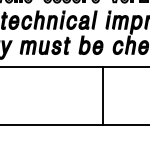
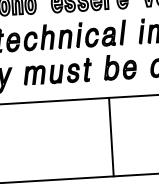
line: (102, 95) -> (111, 136), moved

